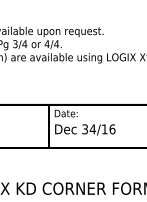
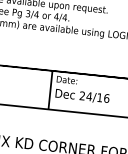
text: (84, 129) -> (81, 96), 34/16 -> 24/16

